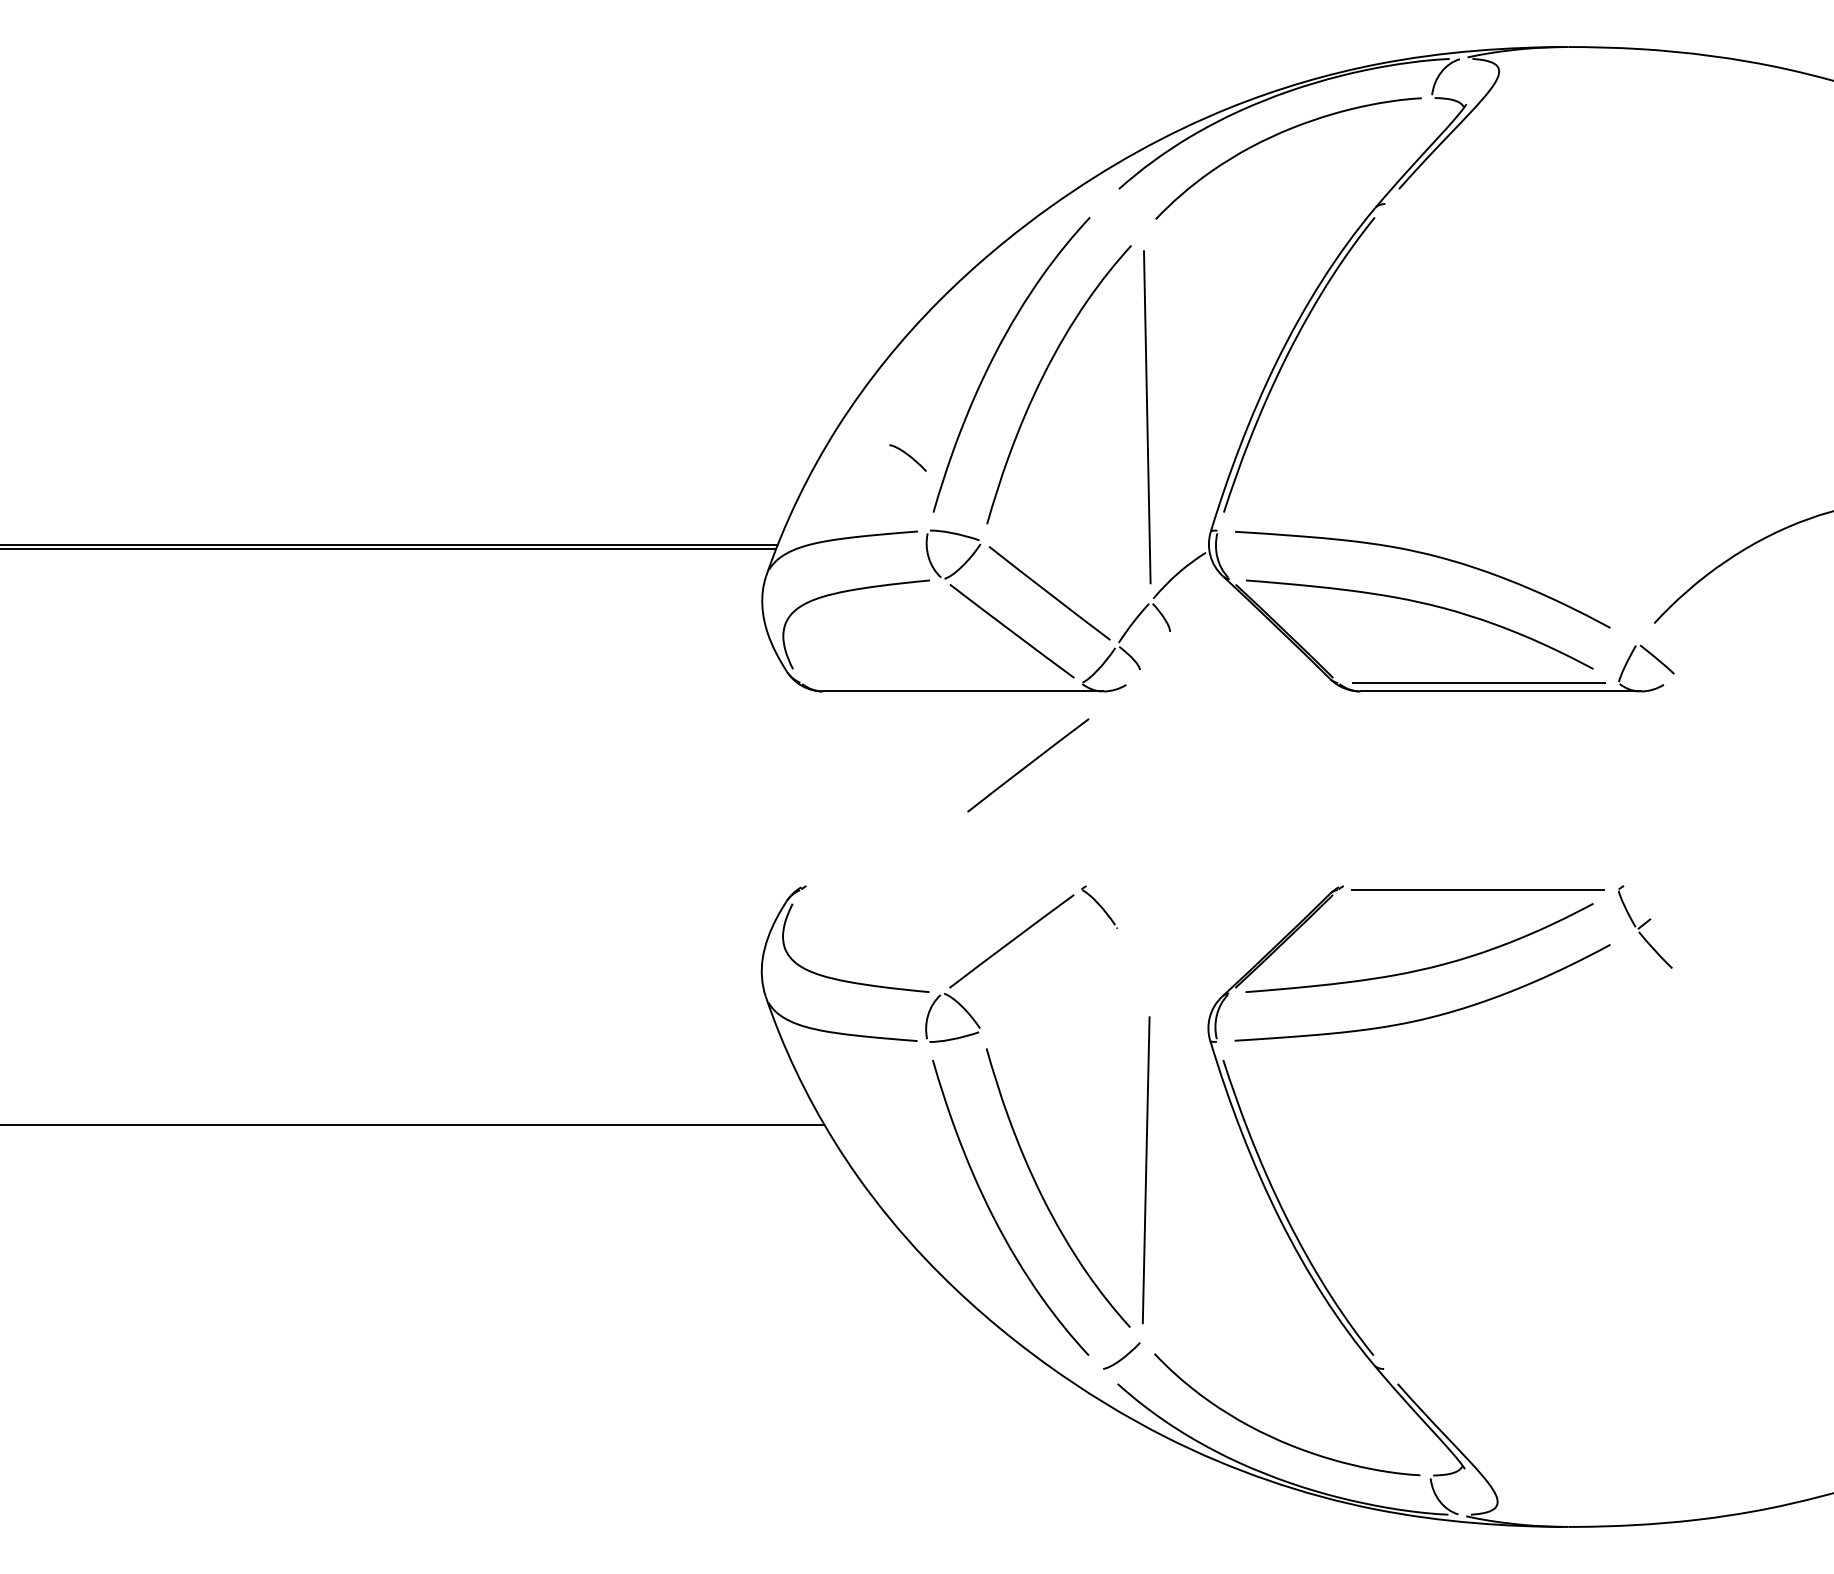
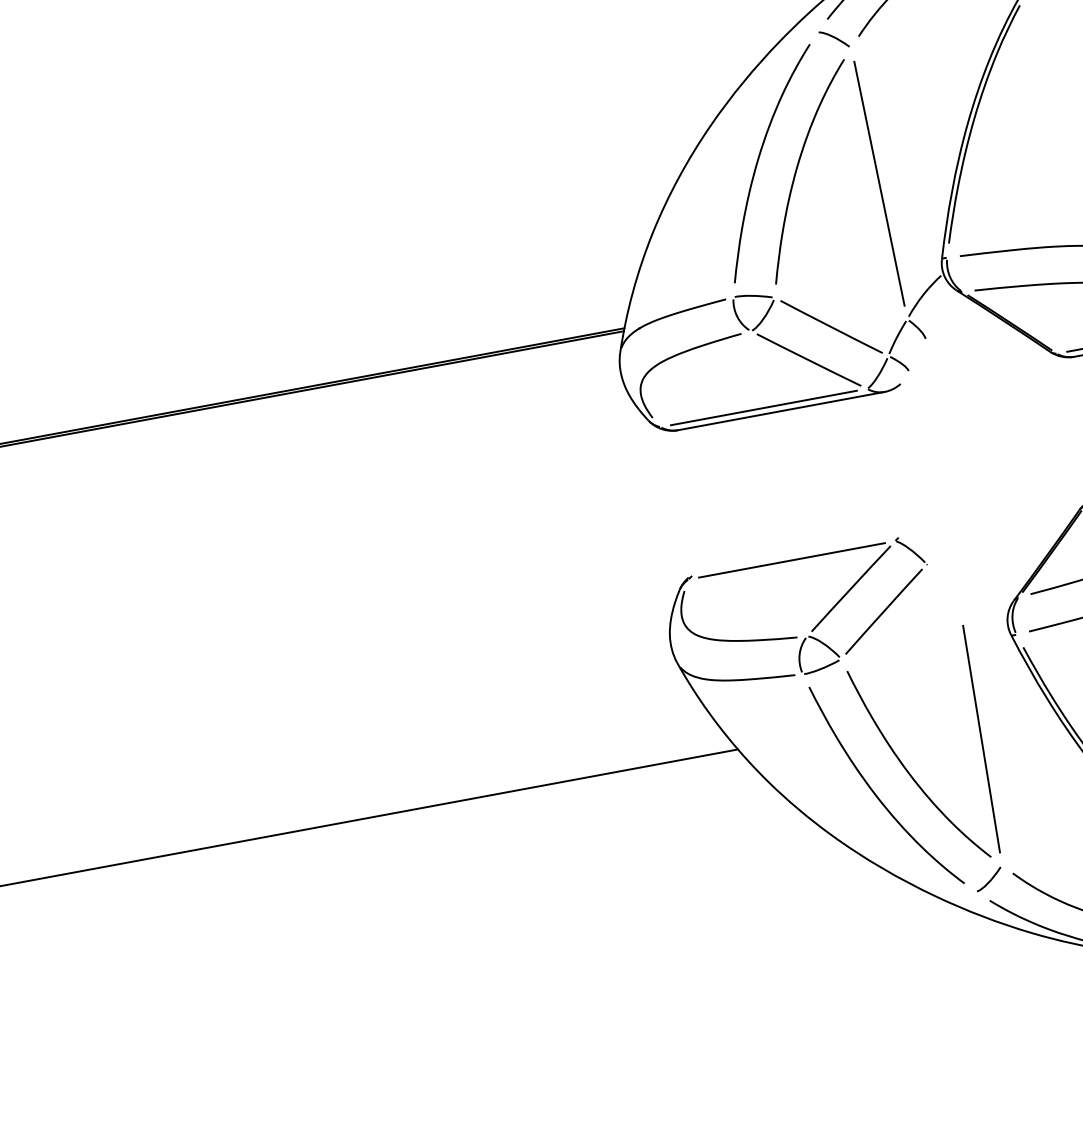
curve: (908, 456) -> (834, 38), moved
line: (941, 683) -> (764, 408), added
line: (1028, 765) -> (884, 611), moved
line: (941, 889) -> (792, 560), added

